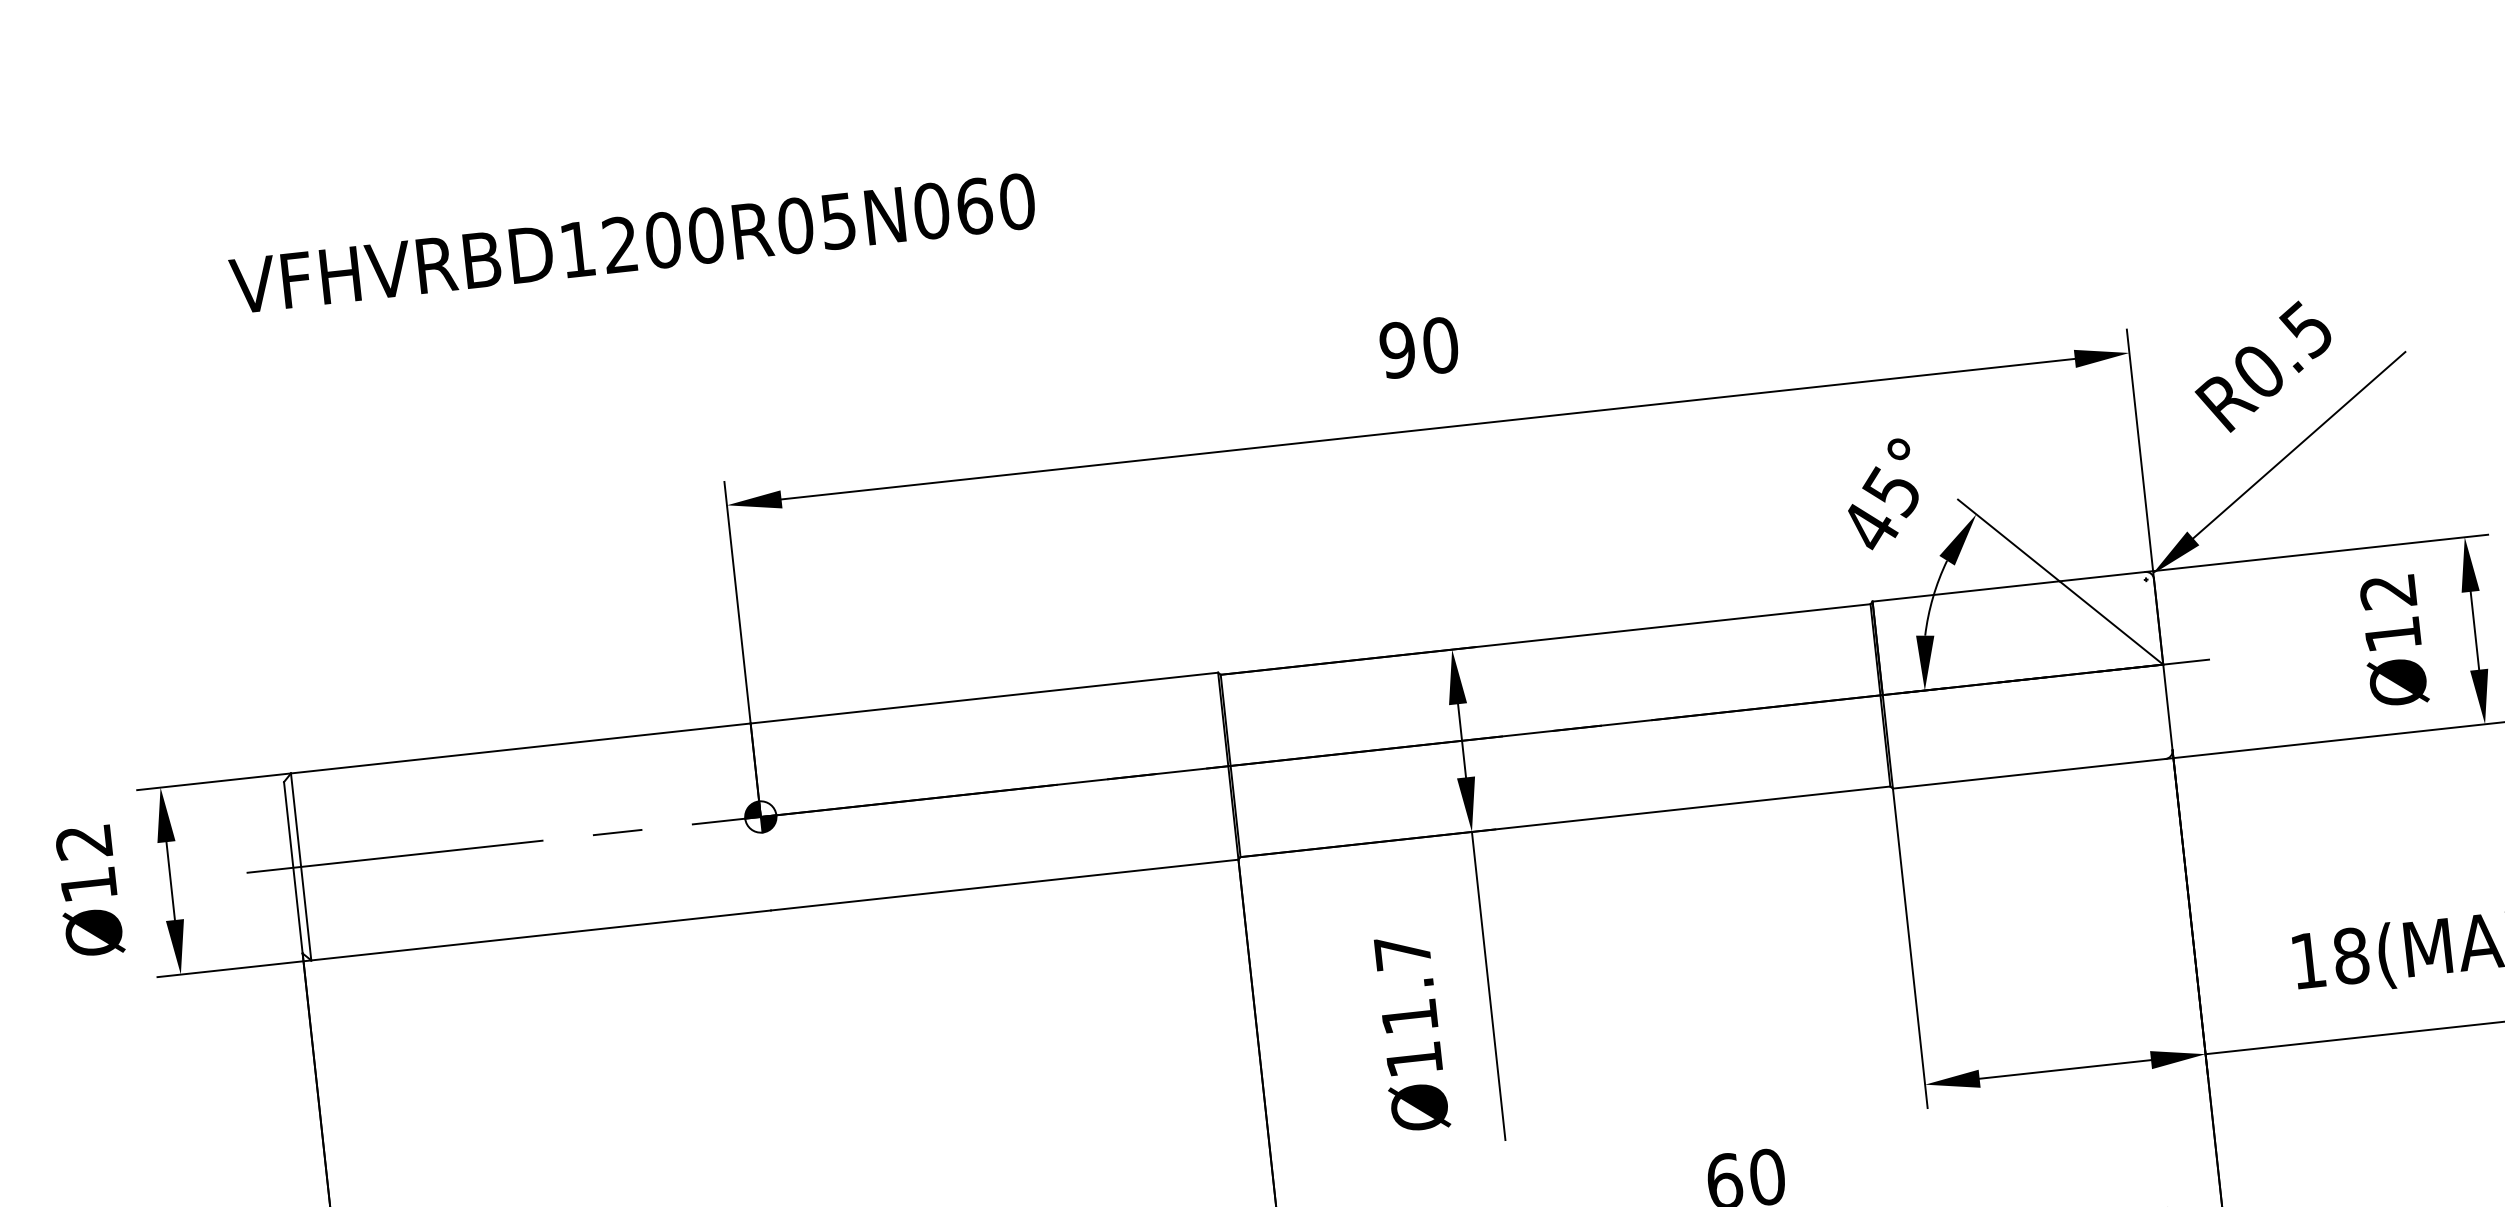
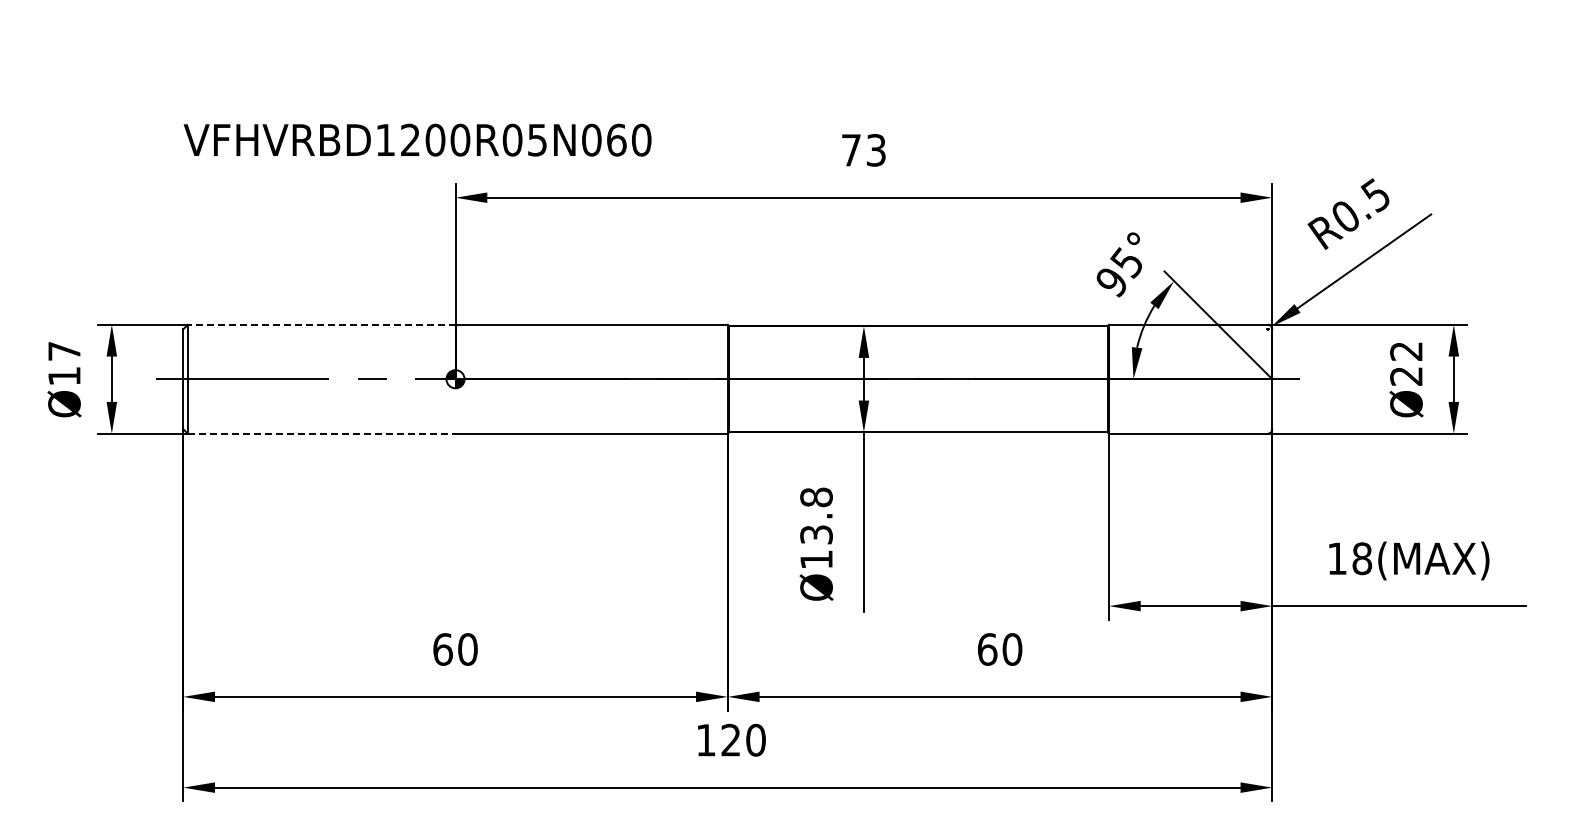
text: (632, 242) -> (417, 139), moved
text: (1418, 348) -> (863, 150), 90 -> 73
text: (1870, 528) -> (1112, 282), 45° -> 95°
text: (2393, 634) -> (1406, 376), Ø12 -> Ø22
line: (520, 747) -> (321, 324), solid -> dashed
text: (84, 842) -> (64, 351), Ø12 -> Ø17
line: (540, 935) -> (321, 433), solid -> dashed
text: (1406, 983) -> (816, 515), Ø11.7 -> Ø13.8

